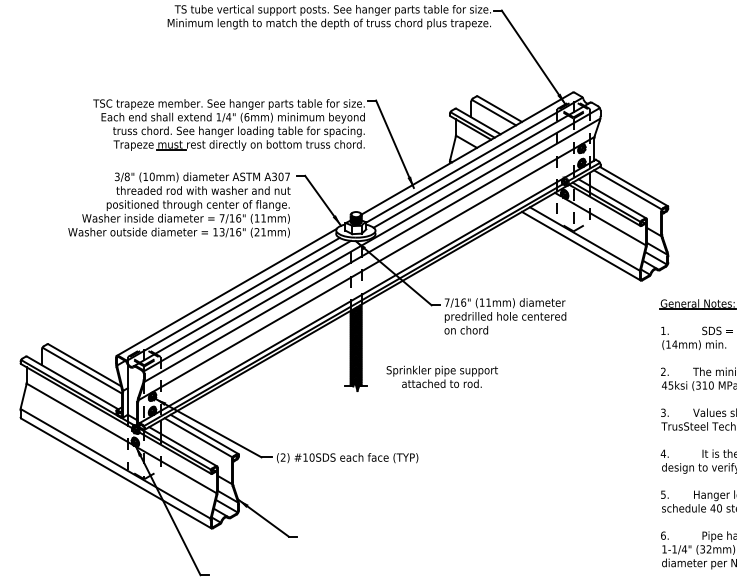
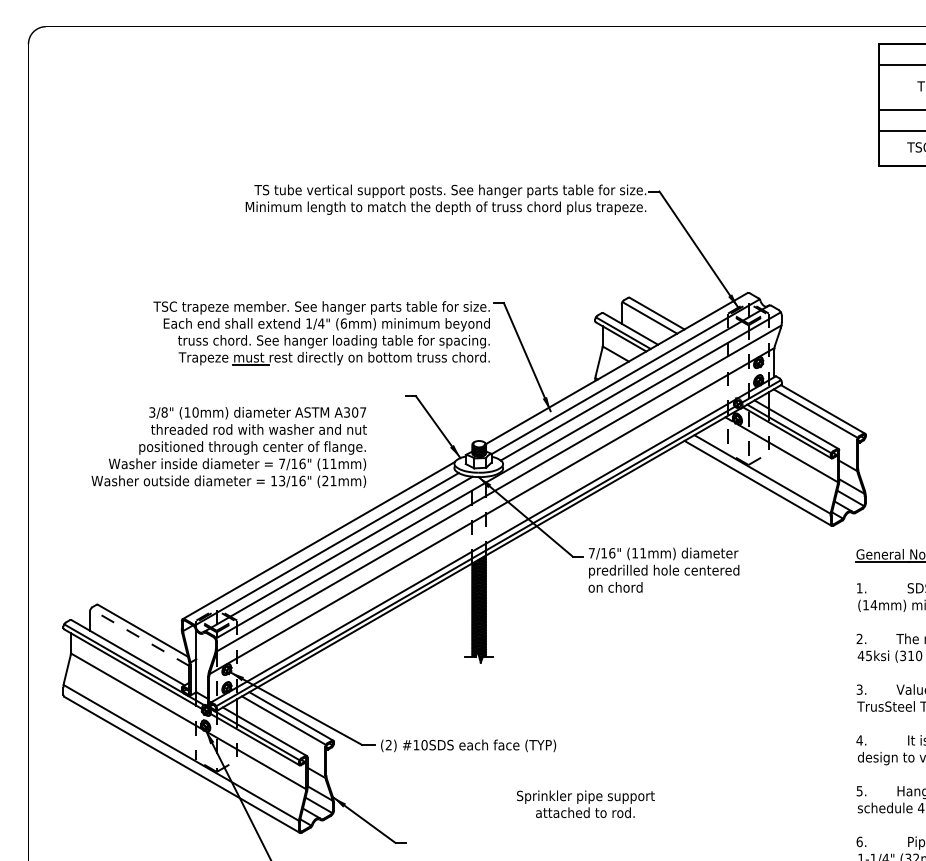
text: (178, 205) -> (228, 447), moved
line: (82, 370) -> (140, 637), solid -> dashed
text: (442, 377) -> (585, 804), moved

